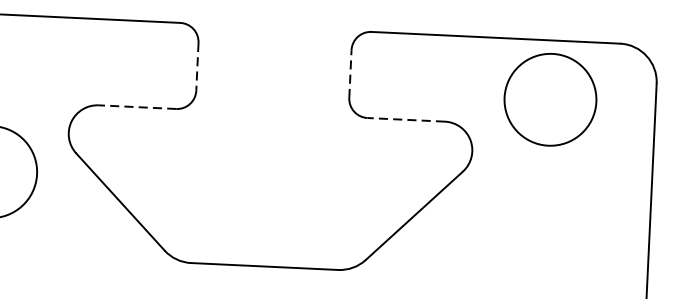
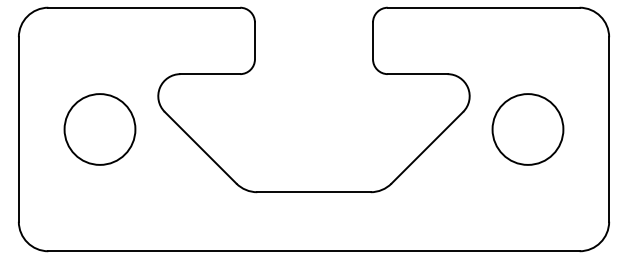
line: (196, 67) -> (254, 41), dashed -> solid
line: (351, 73) -> (373, 40), dashed -> solid
circle: (549, 99) -> (527, 129), moved
line: (137, 107) -> (210, 74), dashed -> solid
line: (406, 120) -> (417, 74), dashed -> solid

